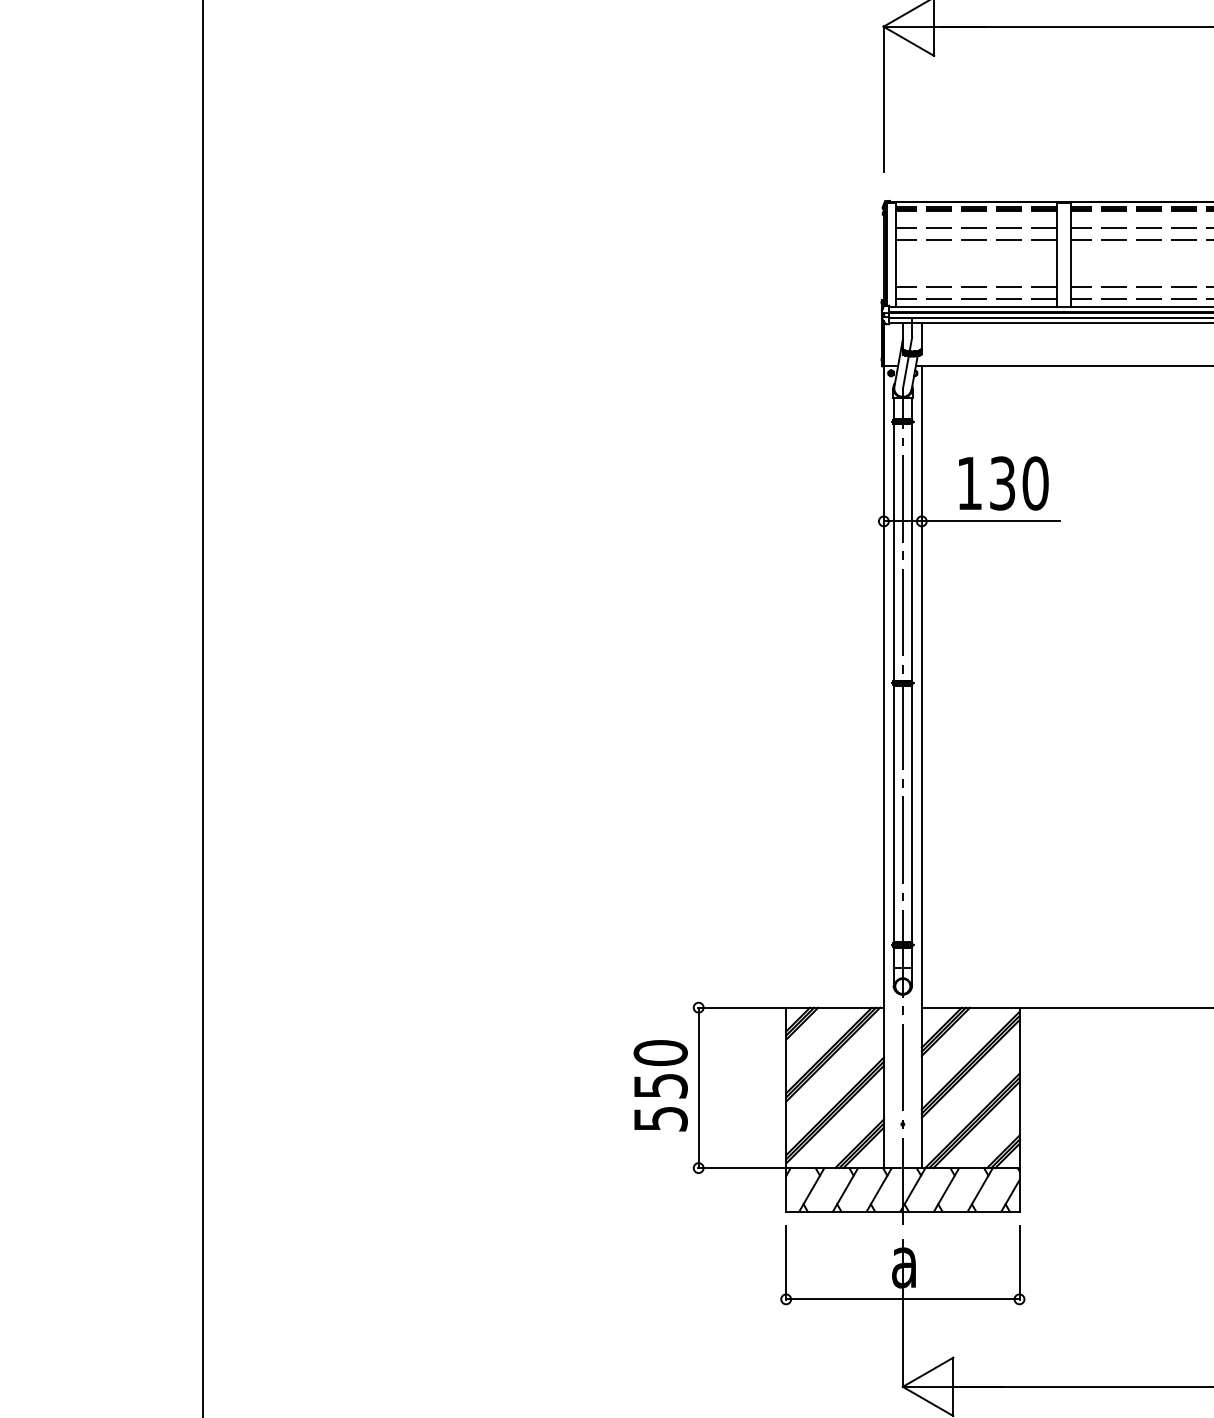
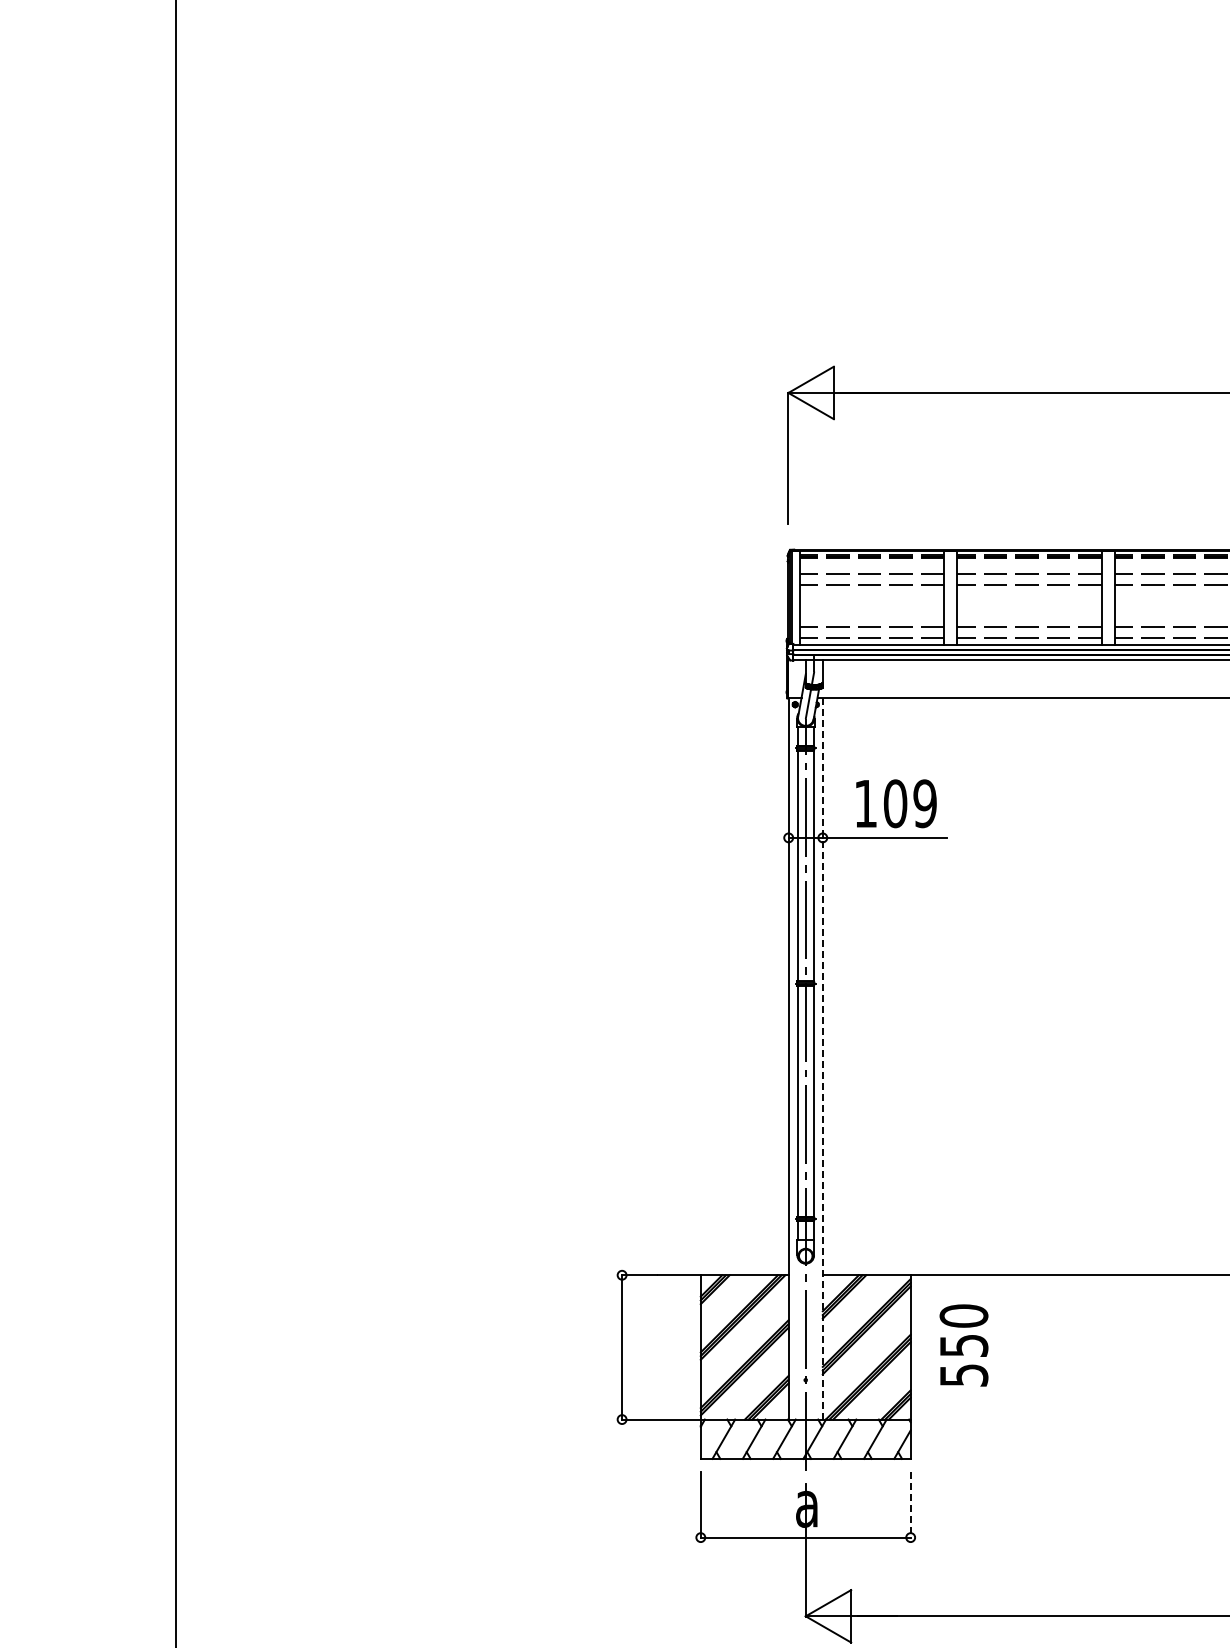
text: (1018, 483) -> (909, 803), 130 -> 109
line: (921, 766) -> (822, 1058), solid -> dashed
text: (660, 1085) -> (963, 1345), moved
line: (1019, 1262) -> (910, 1504), solid -> dashed

